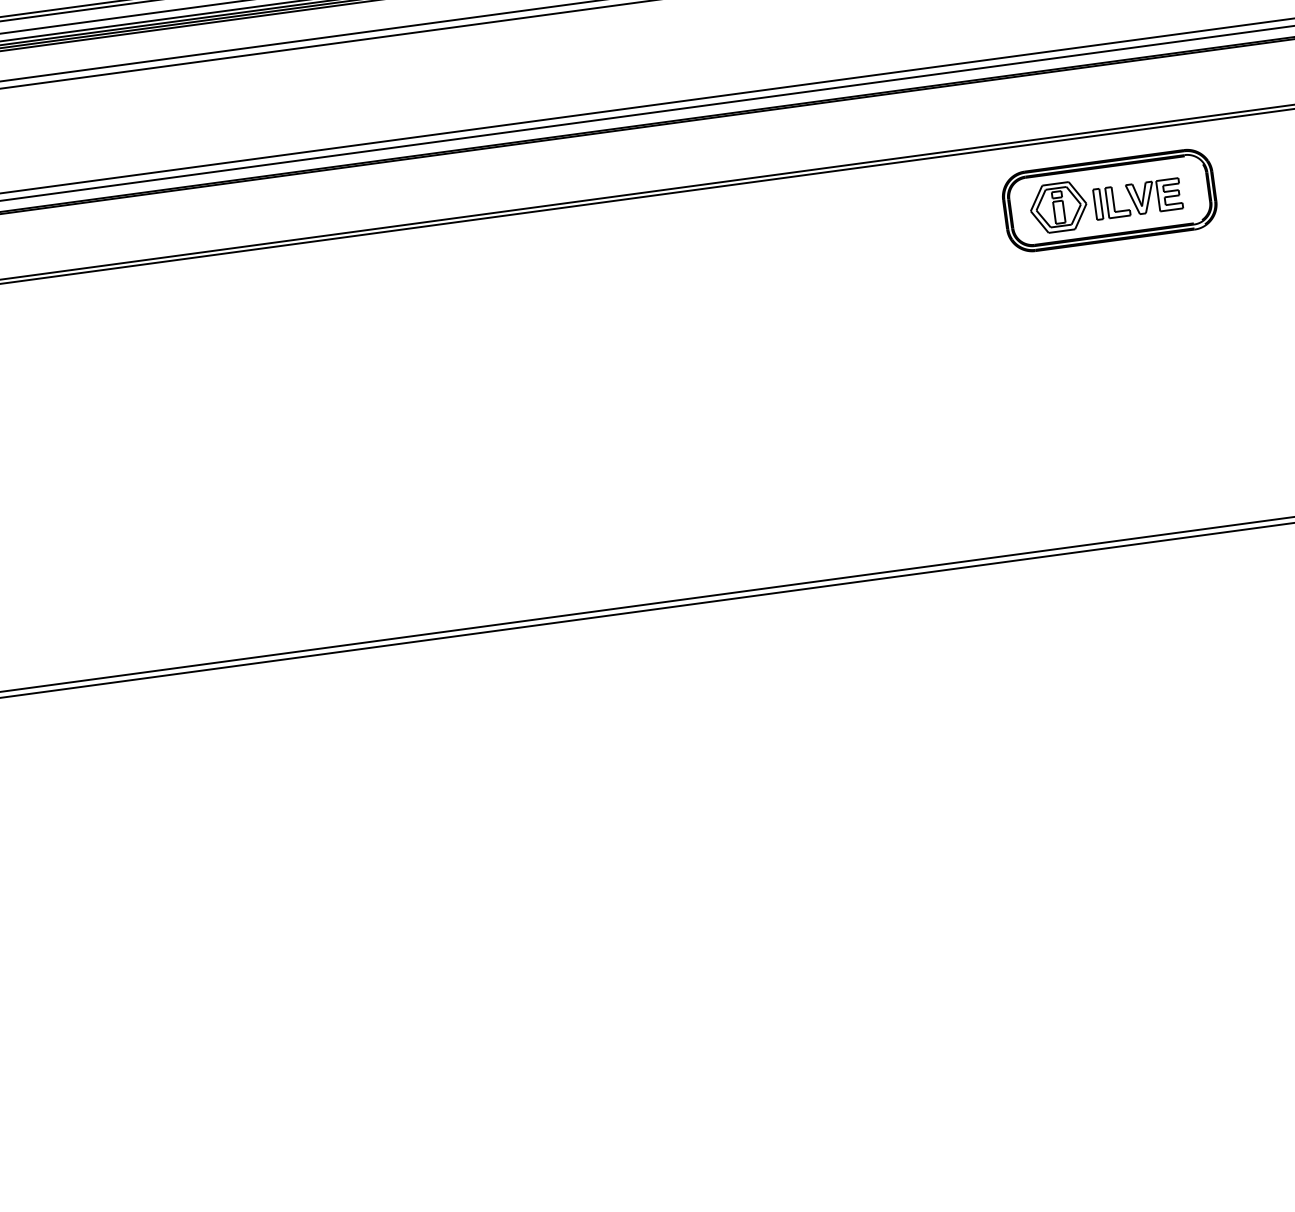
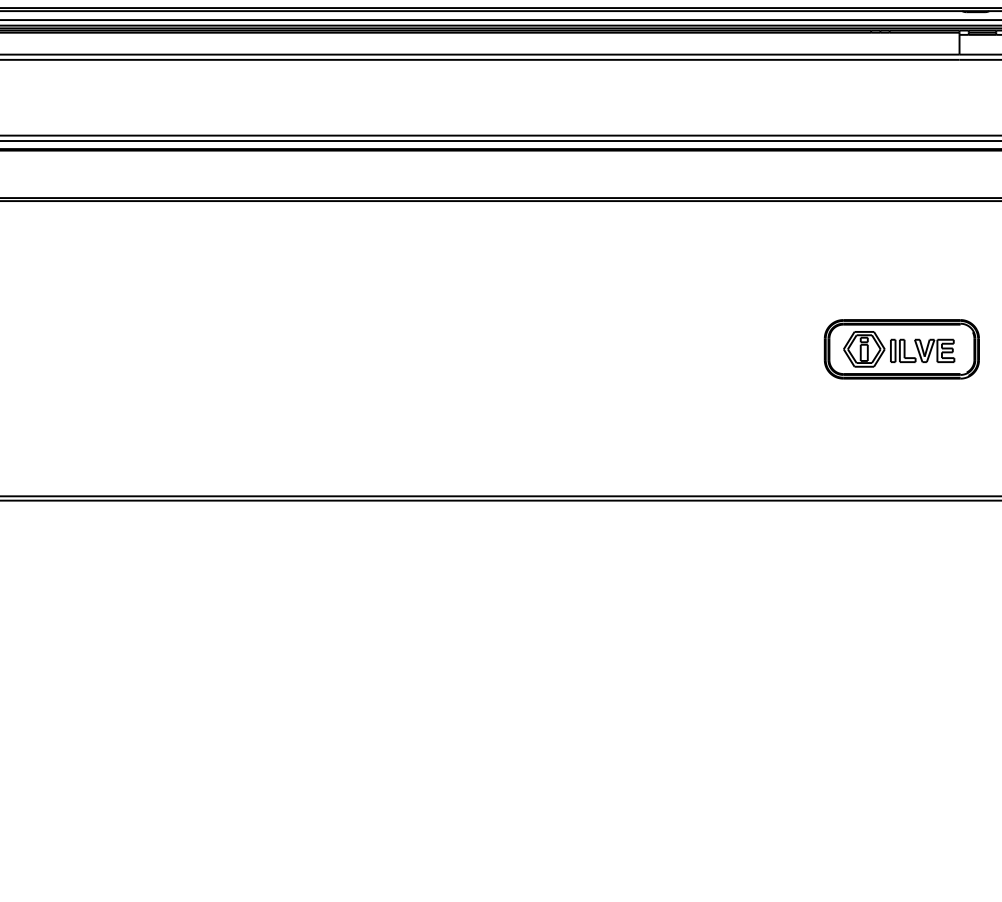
part: (1109, 200) -> (901, 349), moved

